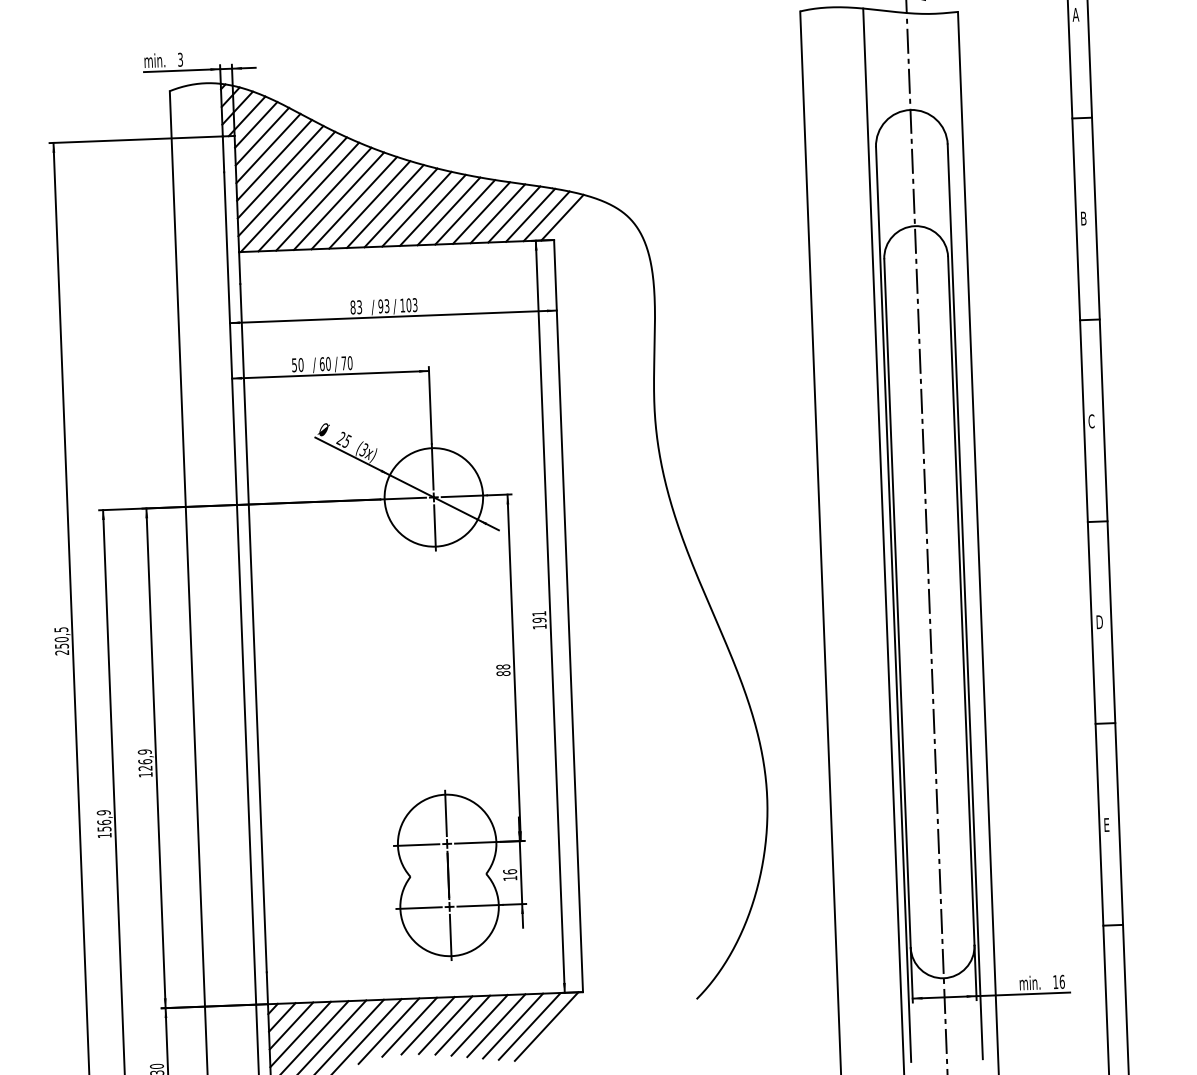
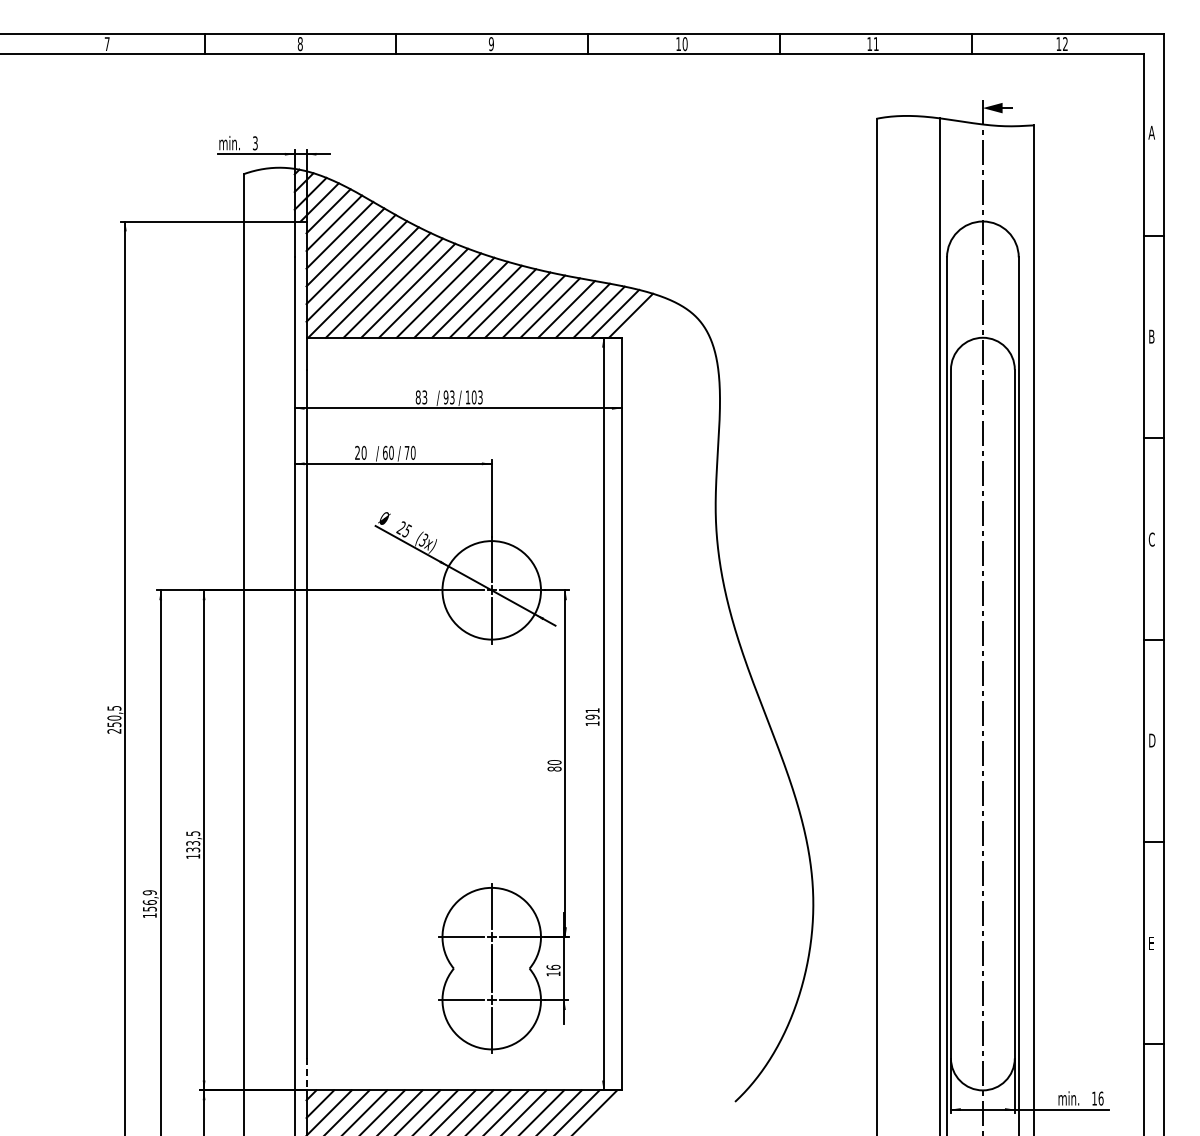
text: (294, 364) -> (357, 452), 50 -> 20
text: (503, 667) -> (554, 762), 88 -> 80
text: (145, 759) -> (193, 841), 126,9 -> 133,5
line: (267, 988) -> (306, 1074), solid -> dashed

